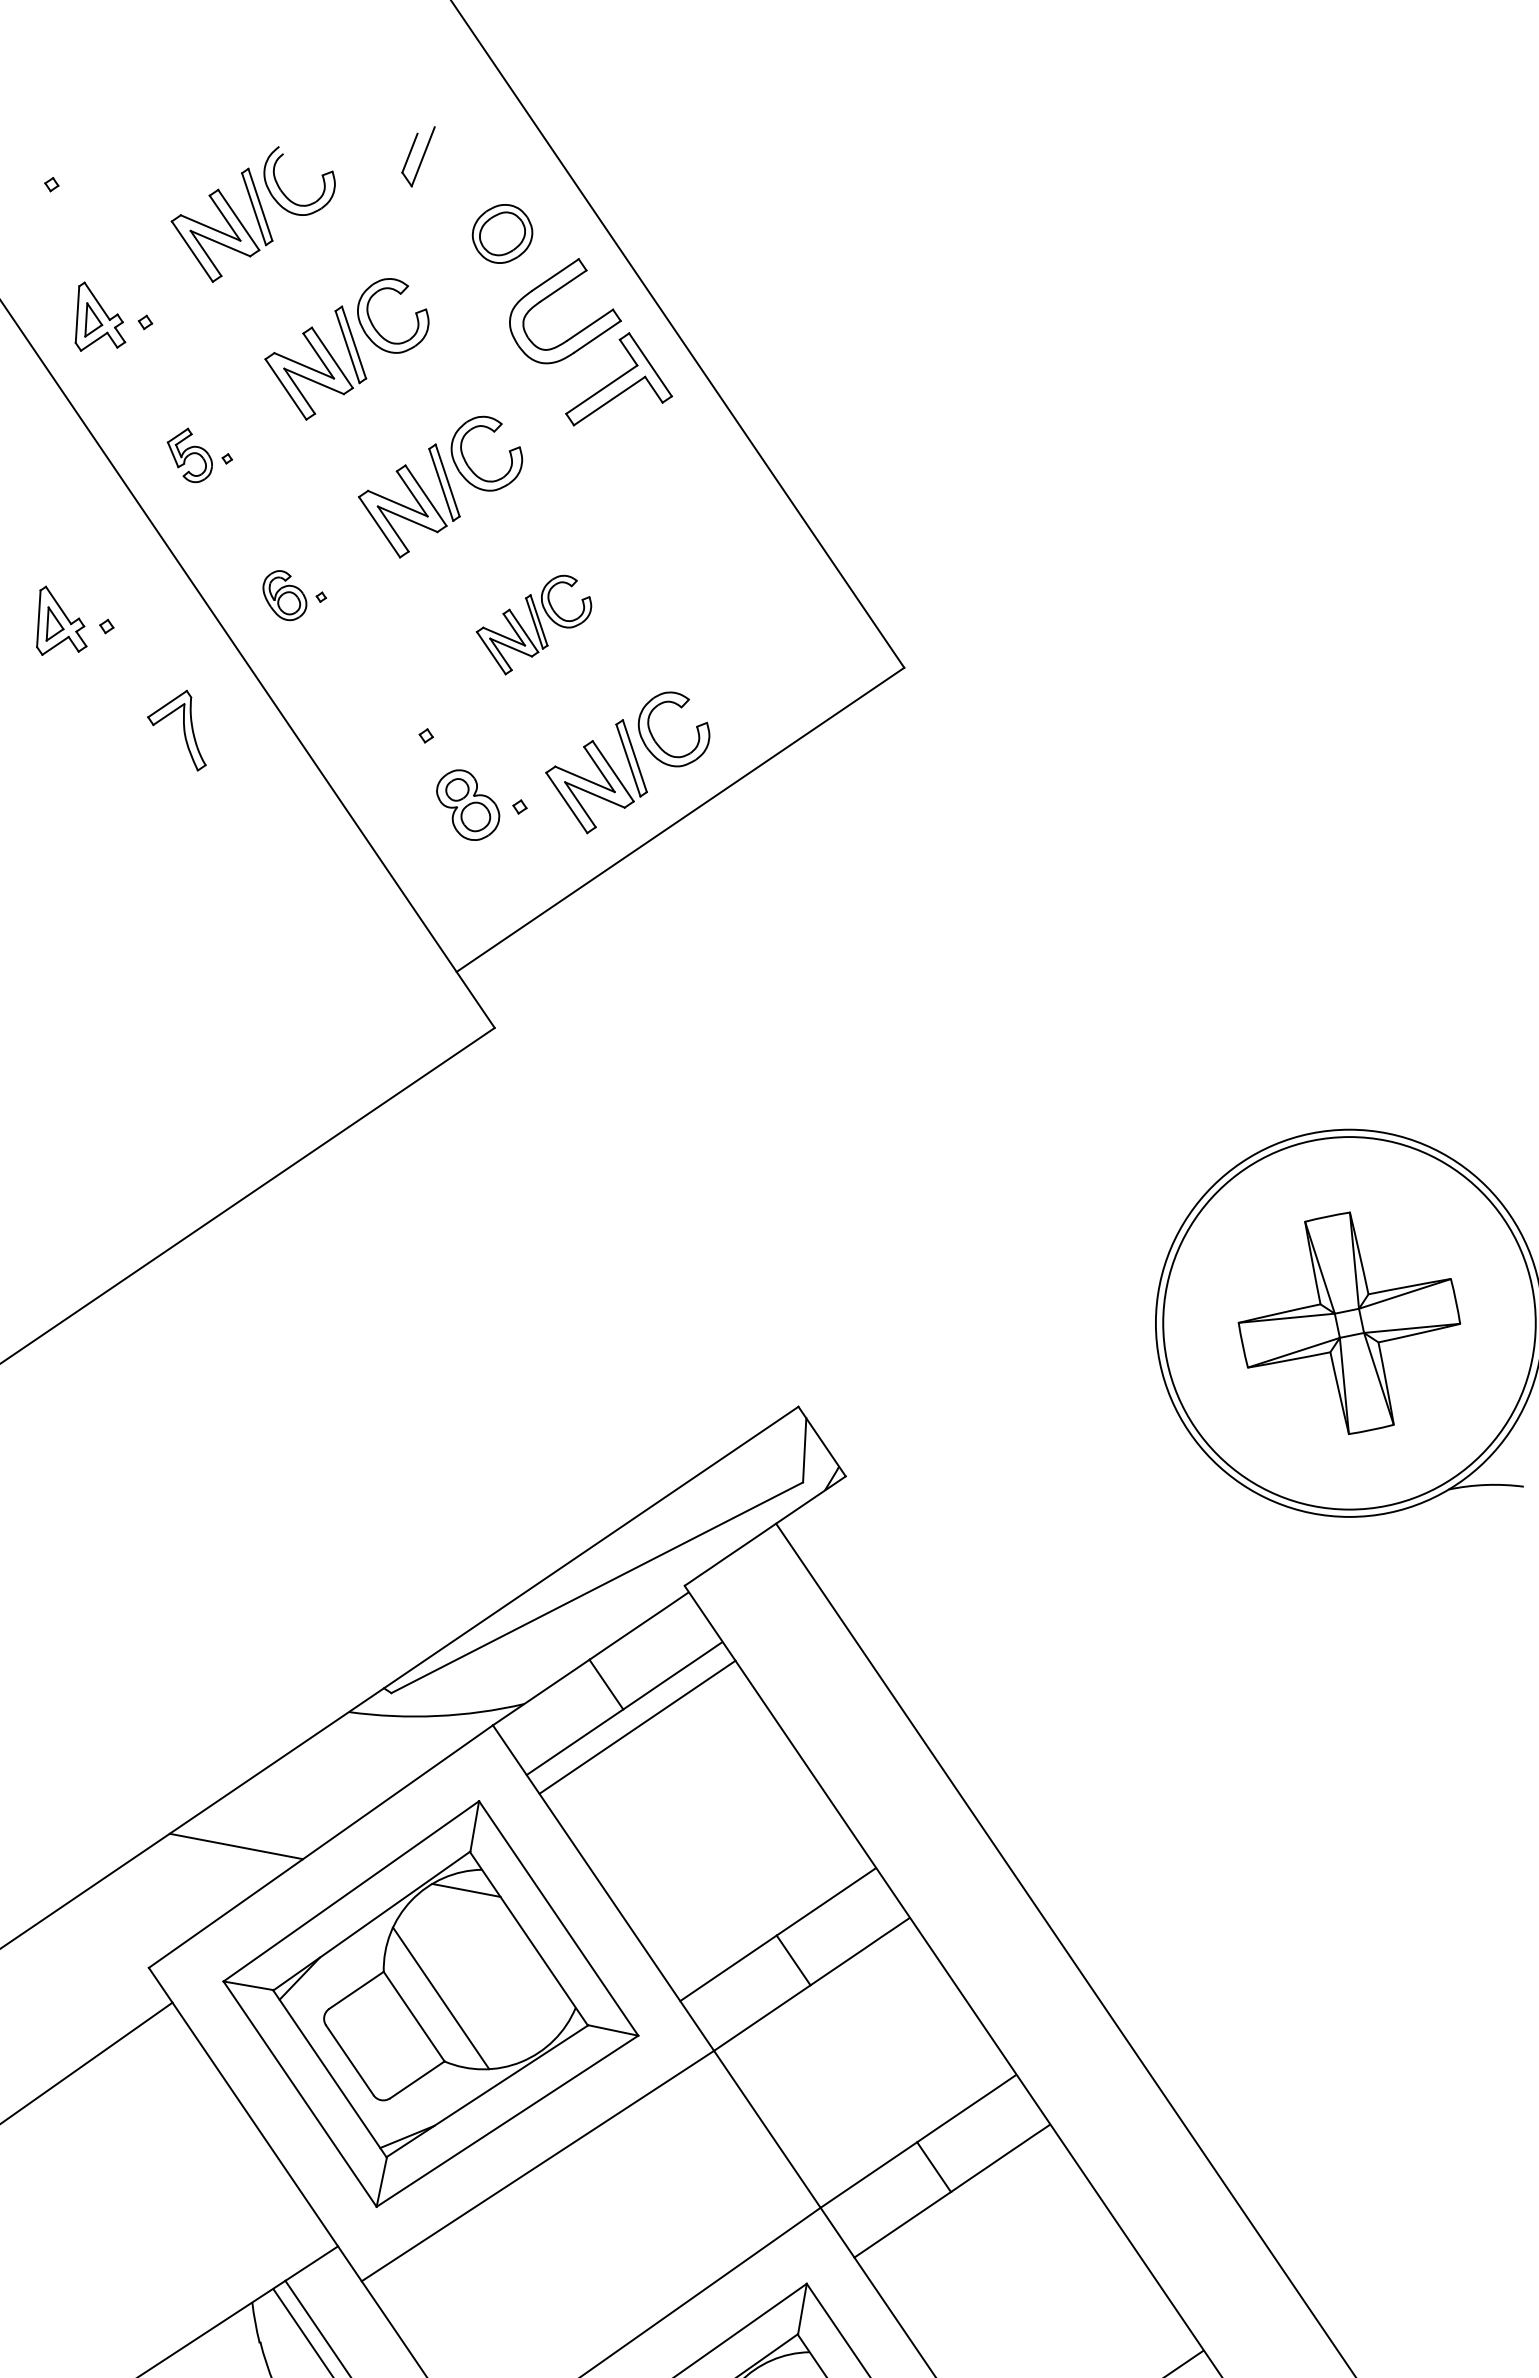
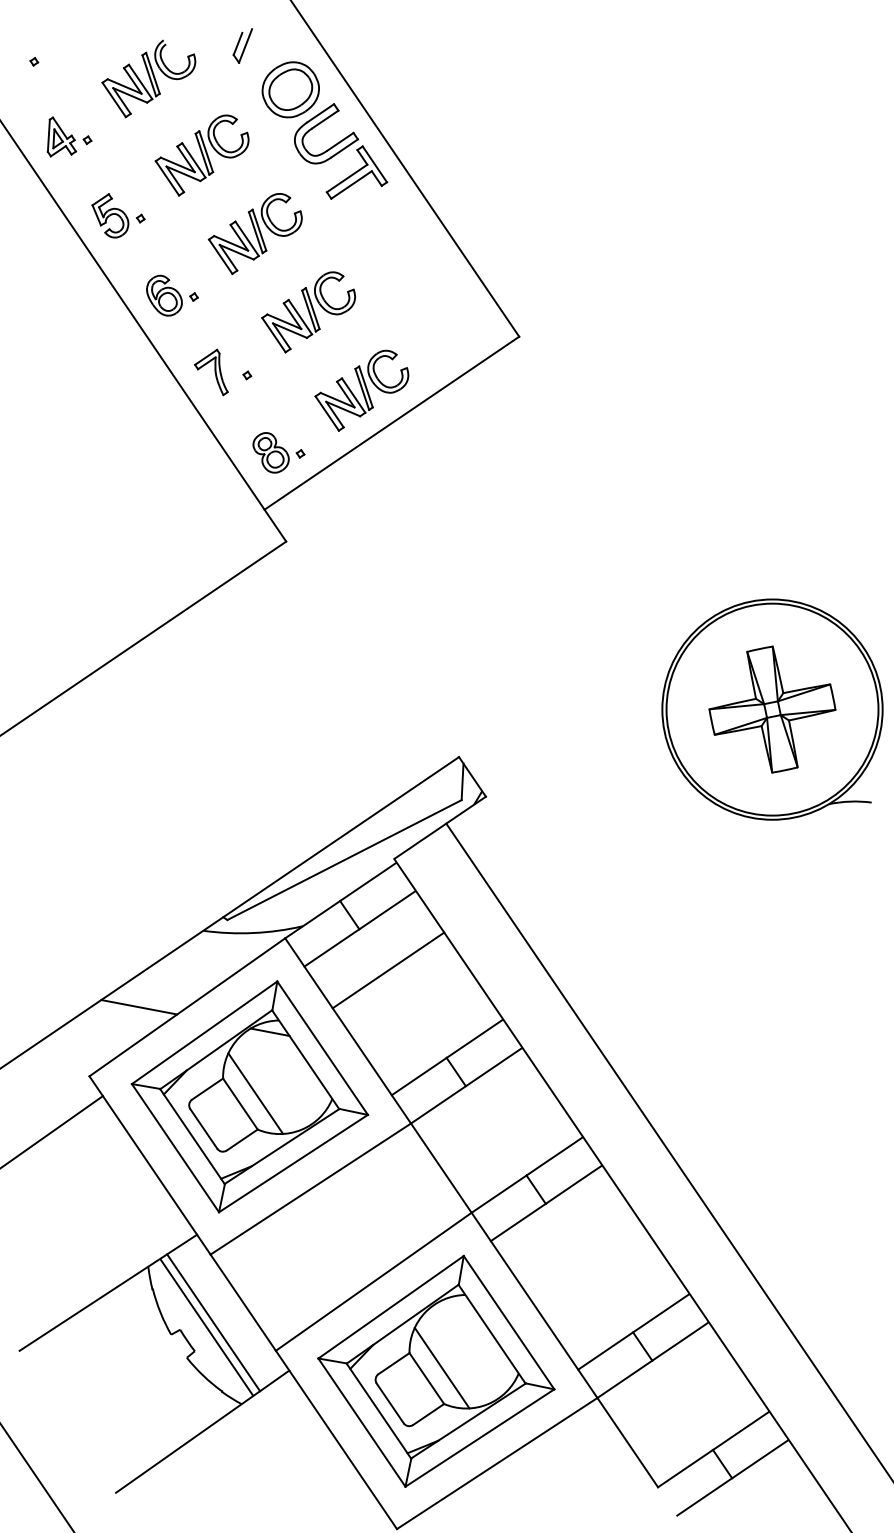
part: (502, 233) -> (290, 89), size x1.67
part: (199, 454) -> (118, 215), size x1.43
part: (294, 595) -> (172, 295), size x1.43
part: (75, 619) -> (47, 309), removed
part: (533, 625) -> (308, 312), size x1.43
part: (177, 730) -> (211, 372), moved
part: (481, 804) -> (278, 452), moved
line: (637, 1727) -> (388, 970), moved

